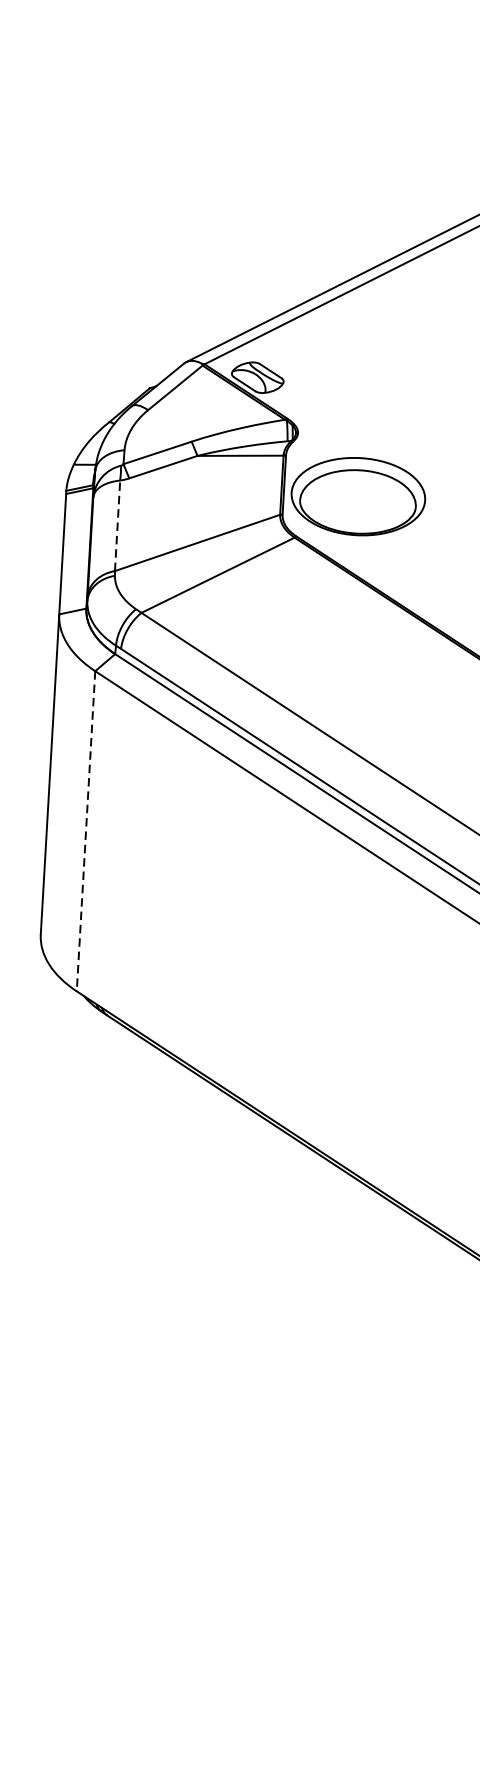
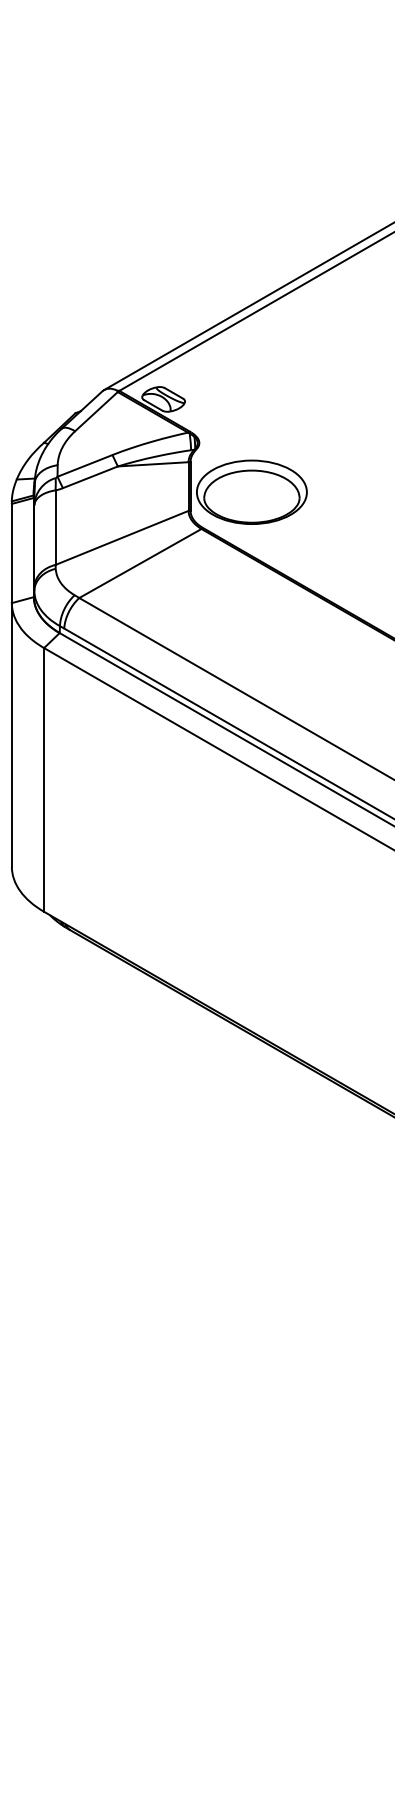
line: (117, 525) -> (55, 527), dashed -> solid
line: (86, 830) -> (44, 779), dashed -> solid

